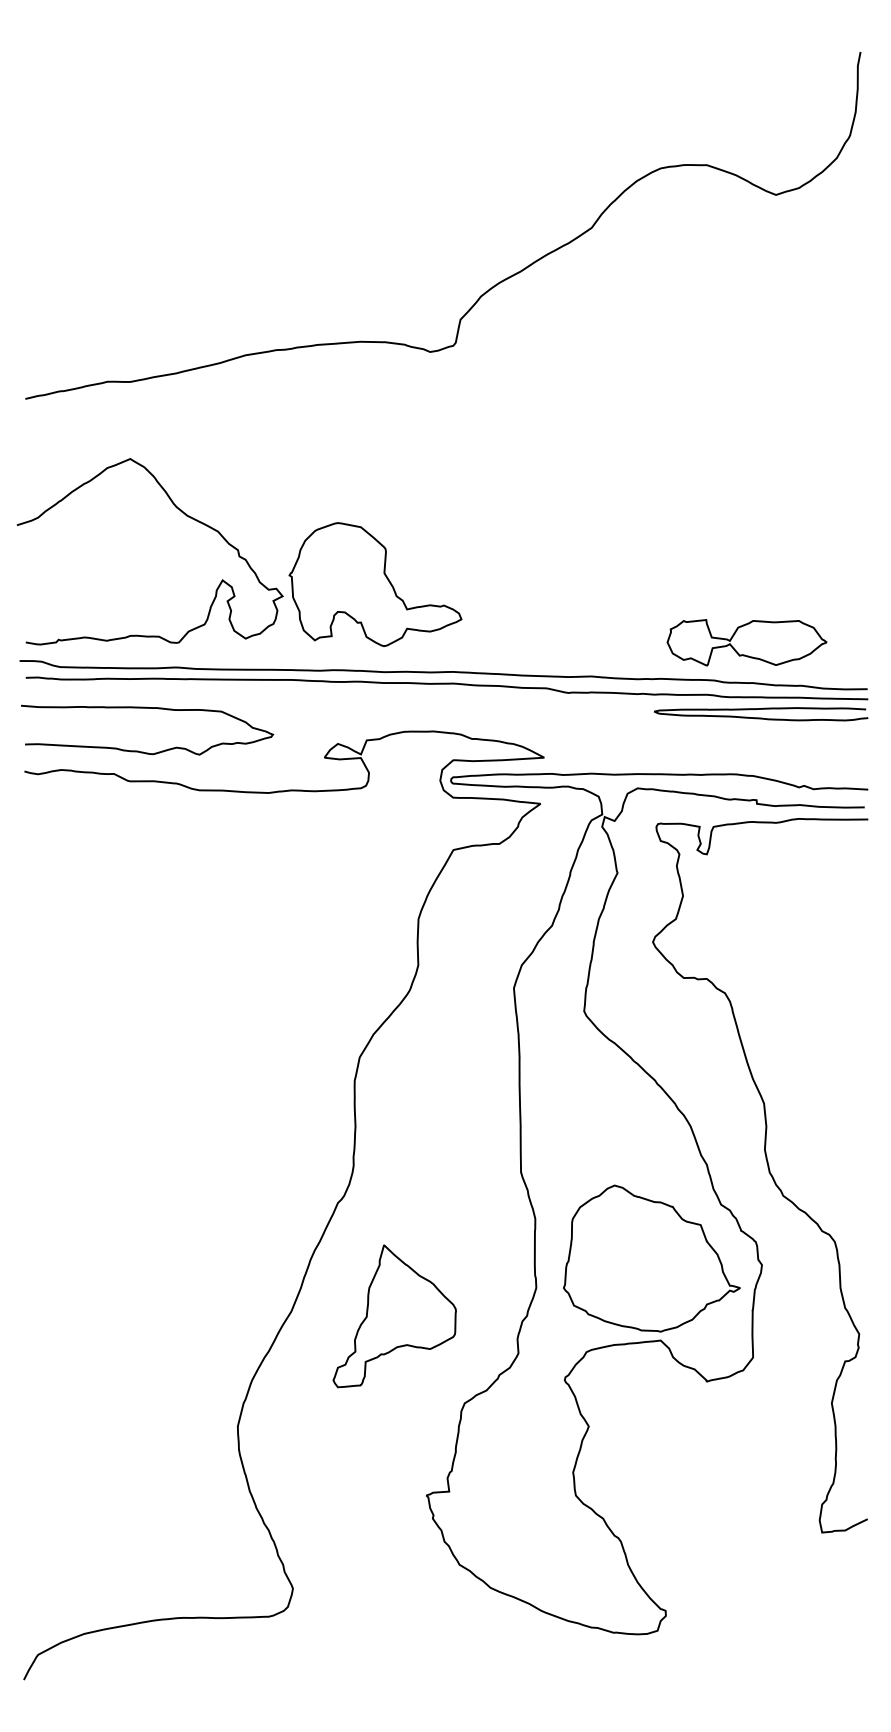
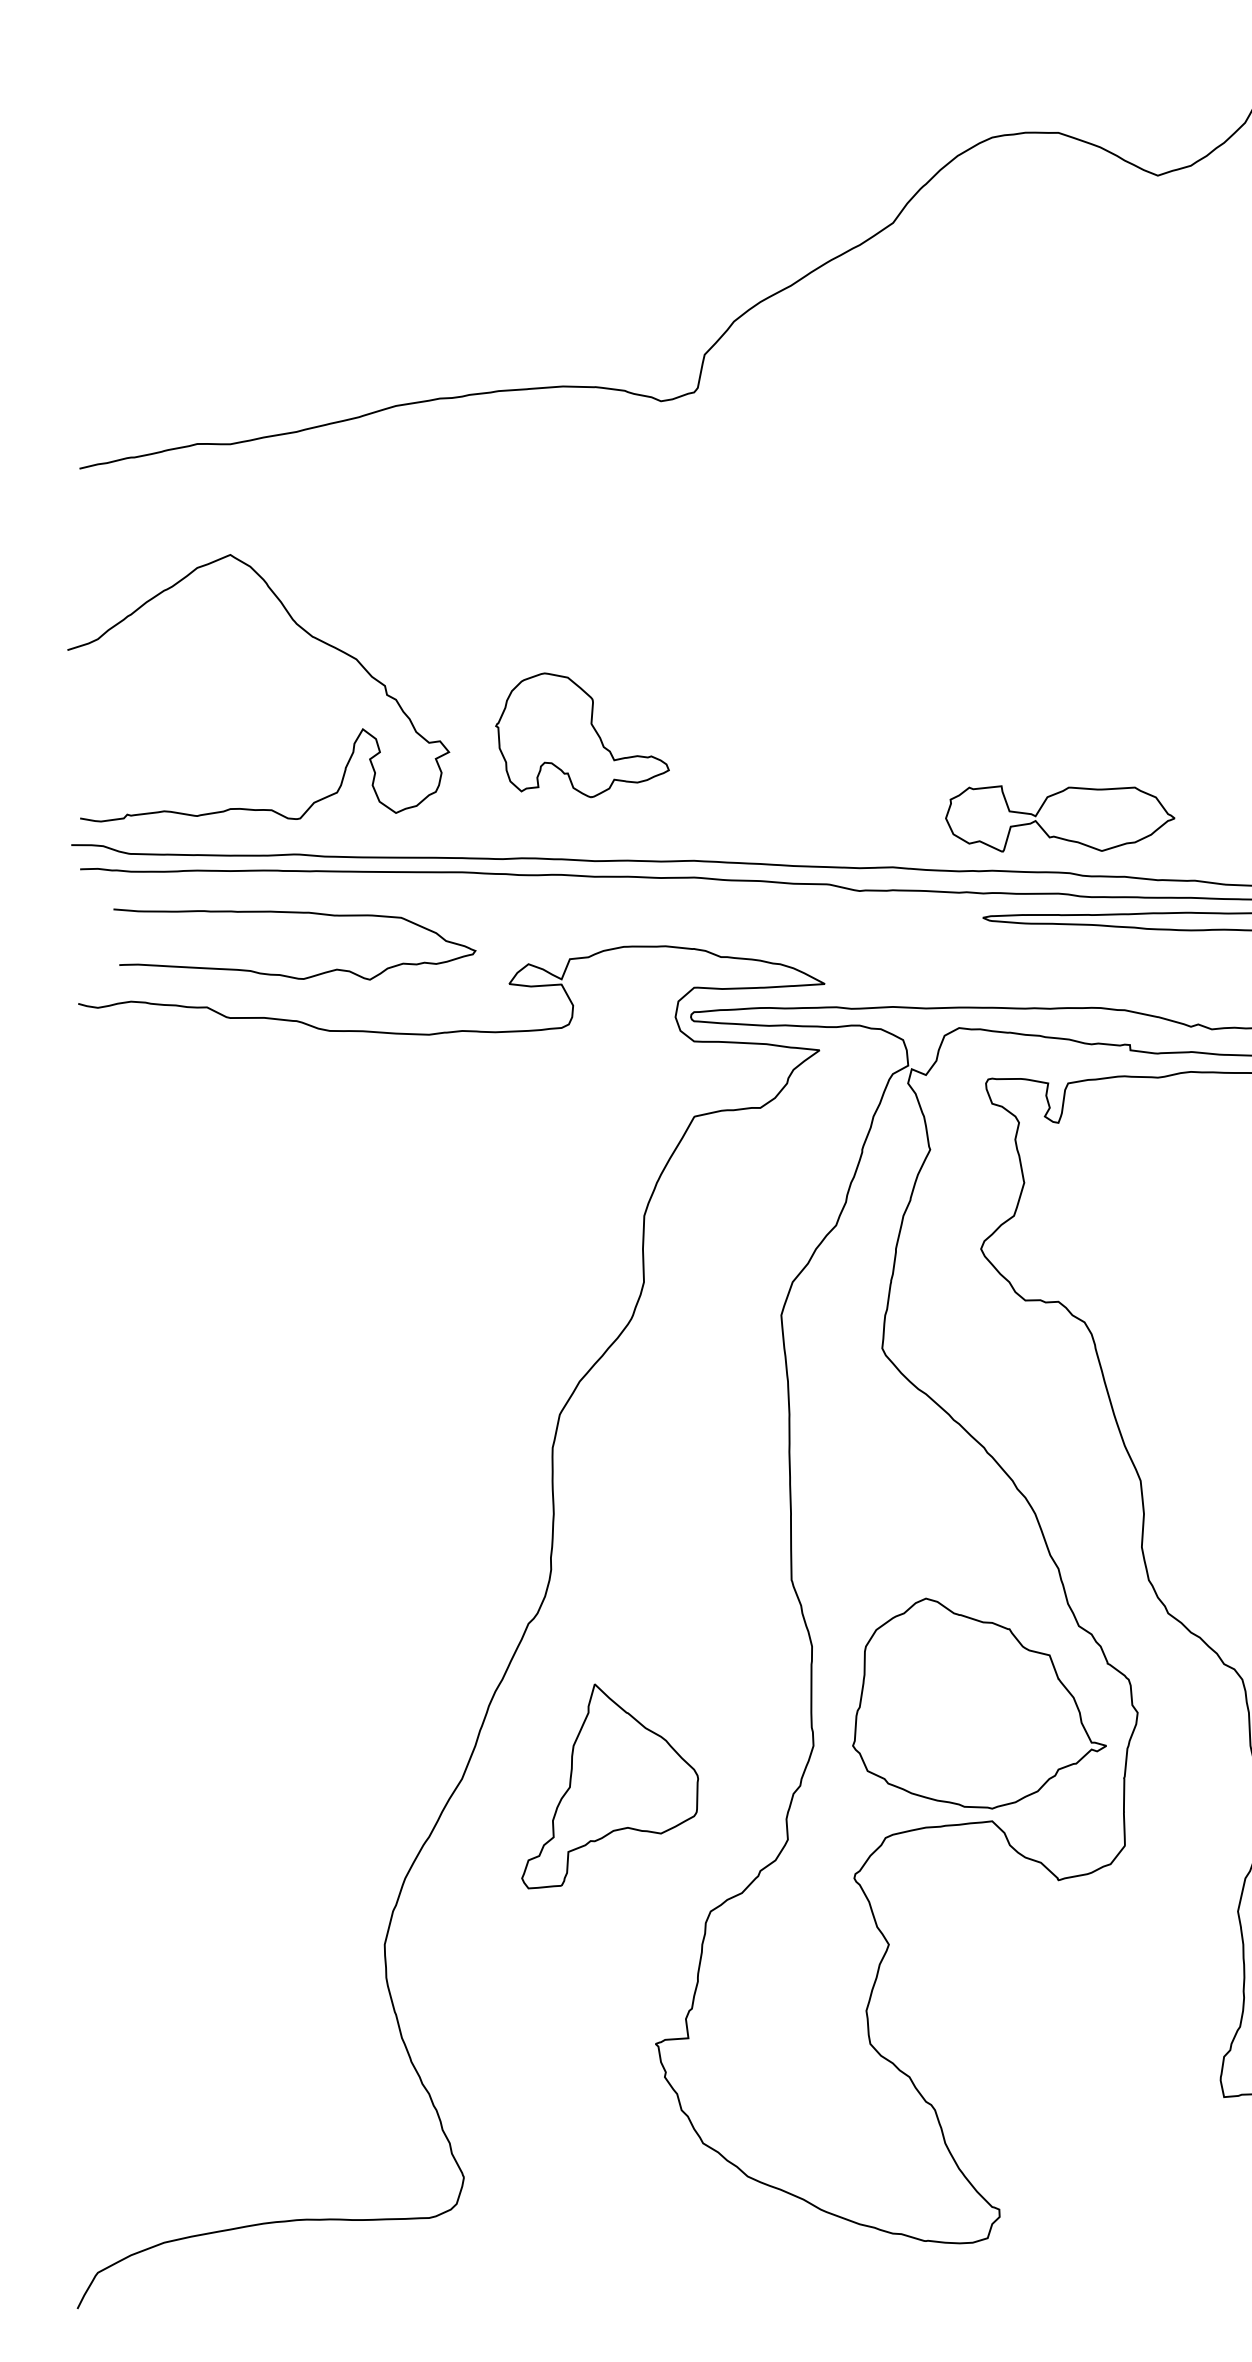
part: (375, 584) -> (582, 735), size x0.7
part: (746, 642) -> (1059, 818), moved
curve: (147, 708) -> (295, 913), moved

